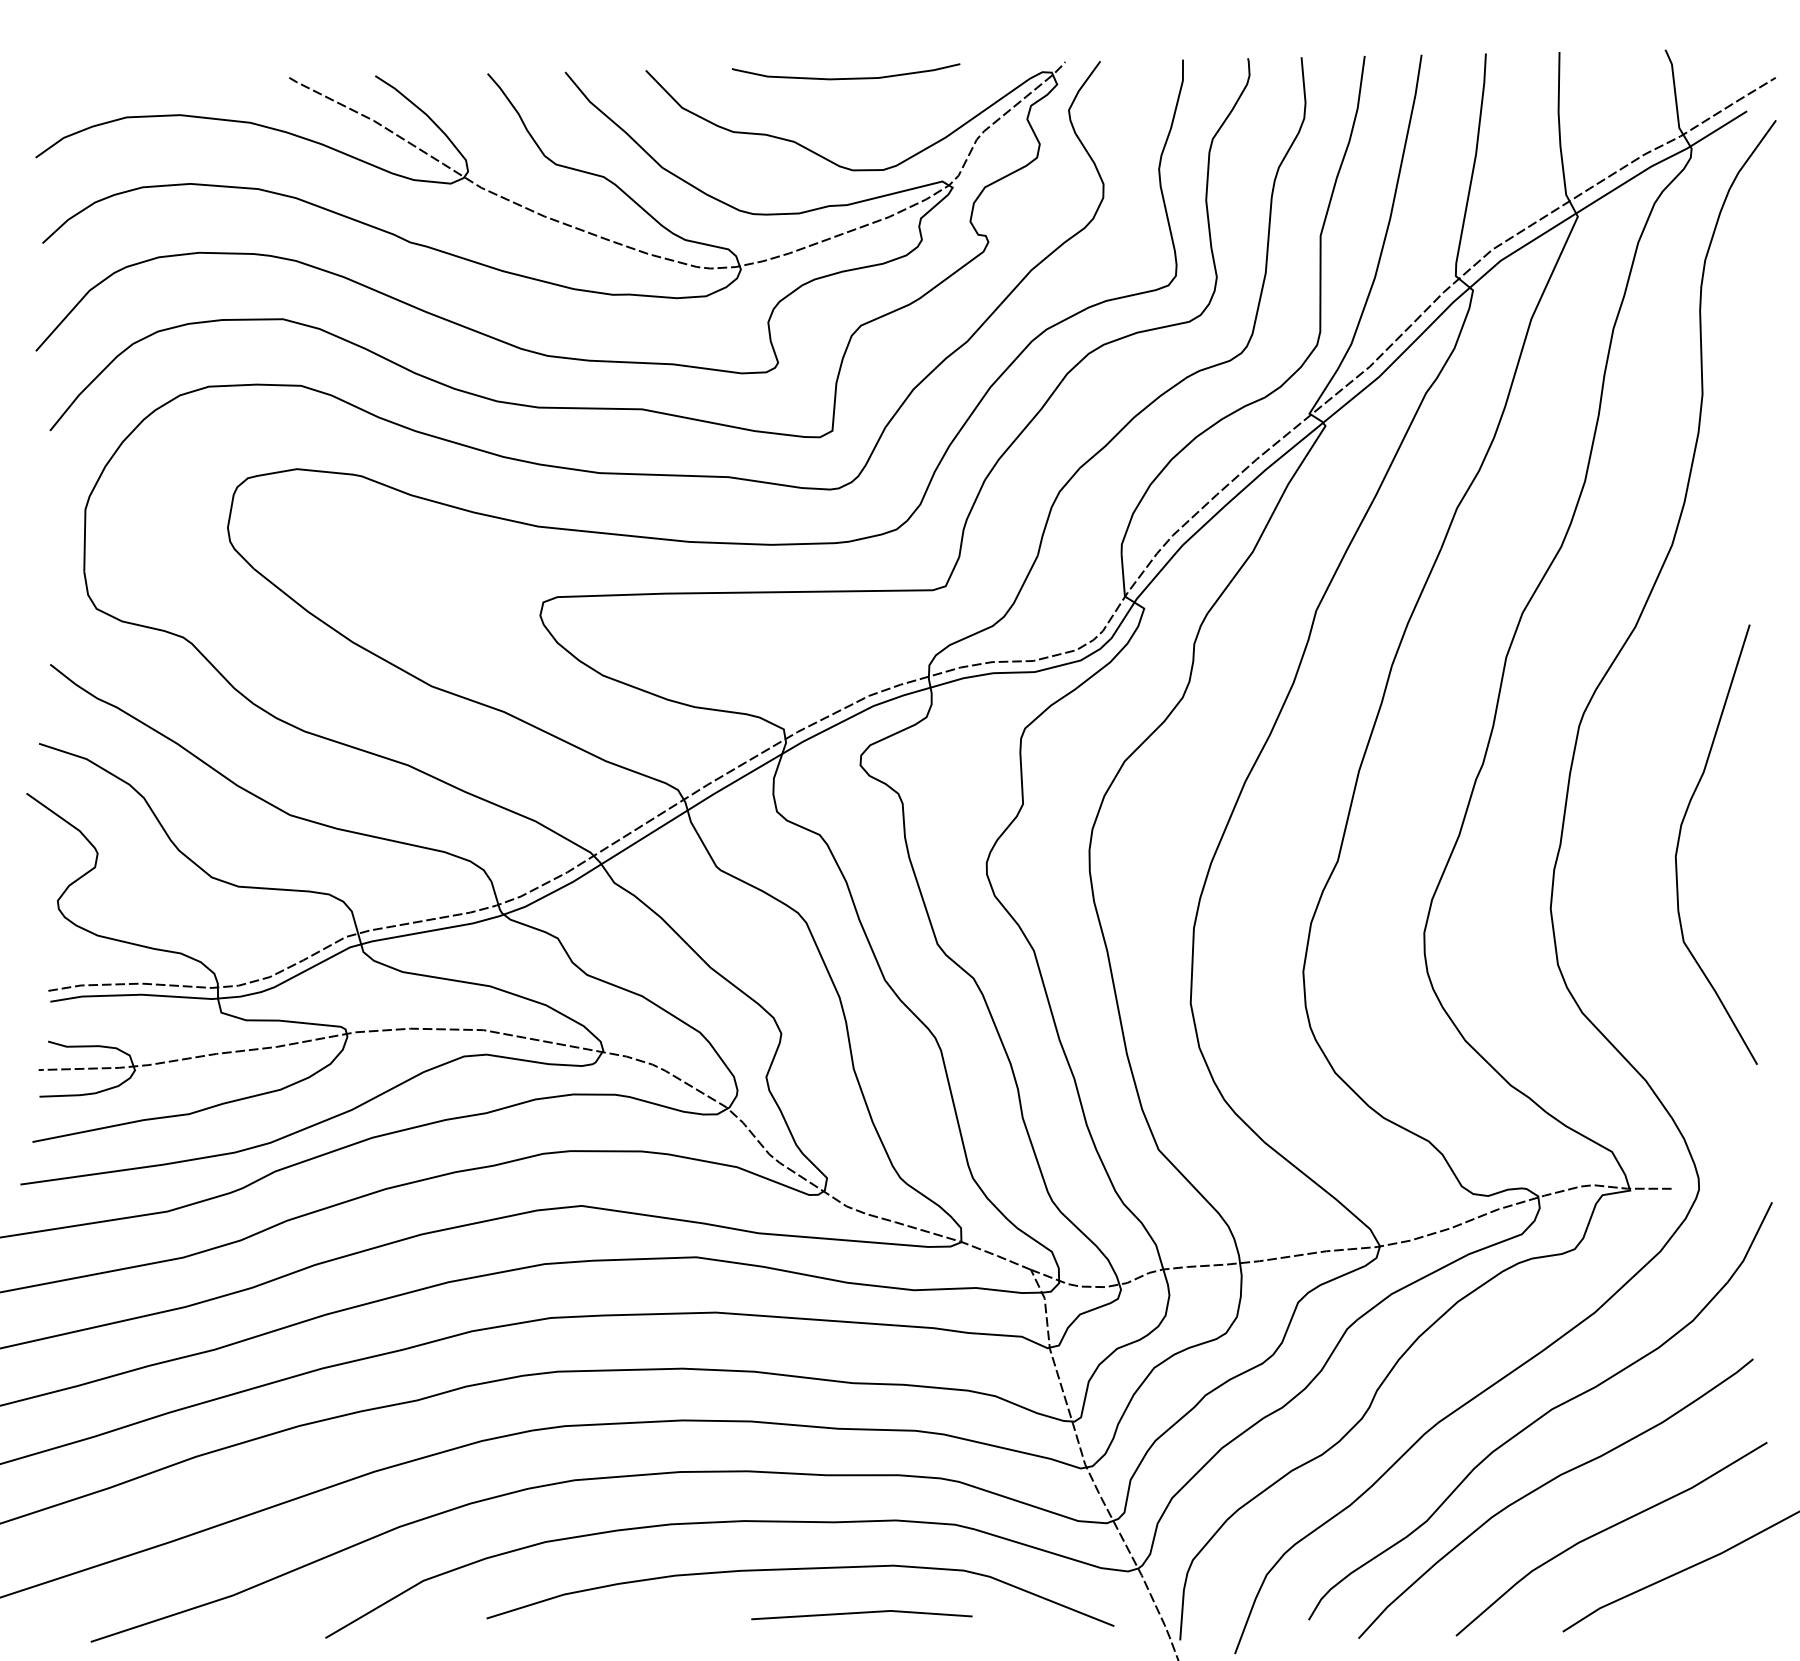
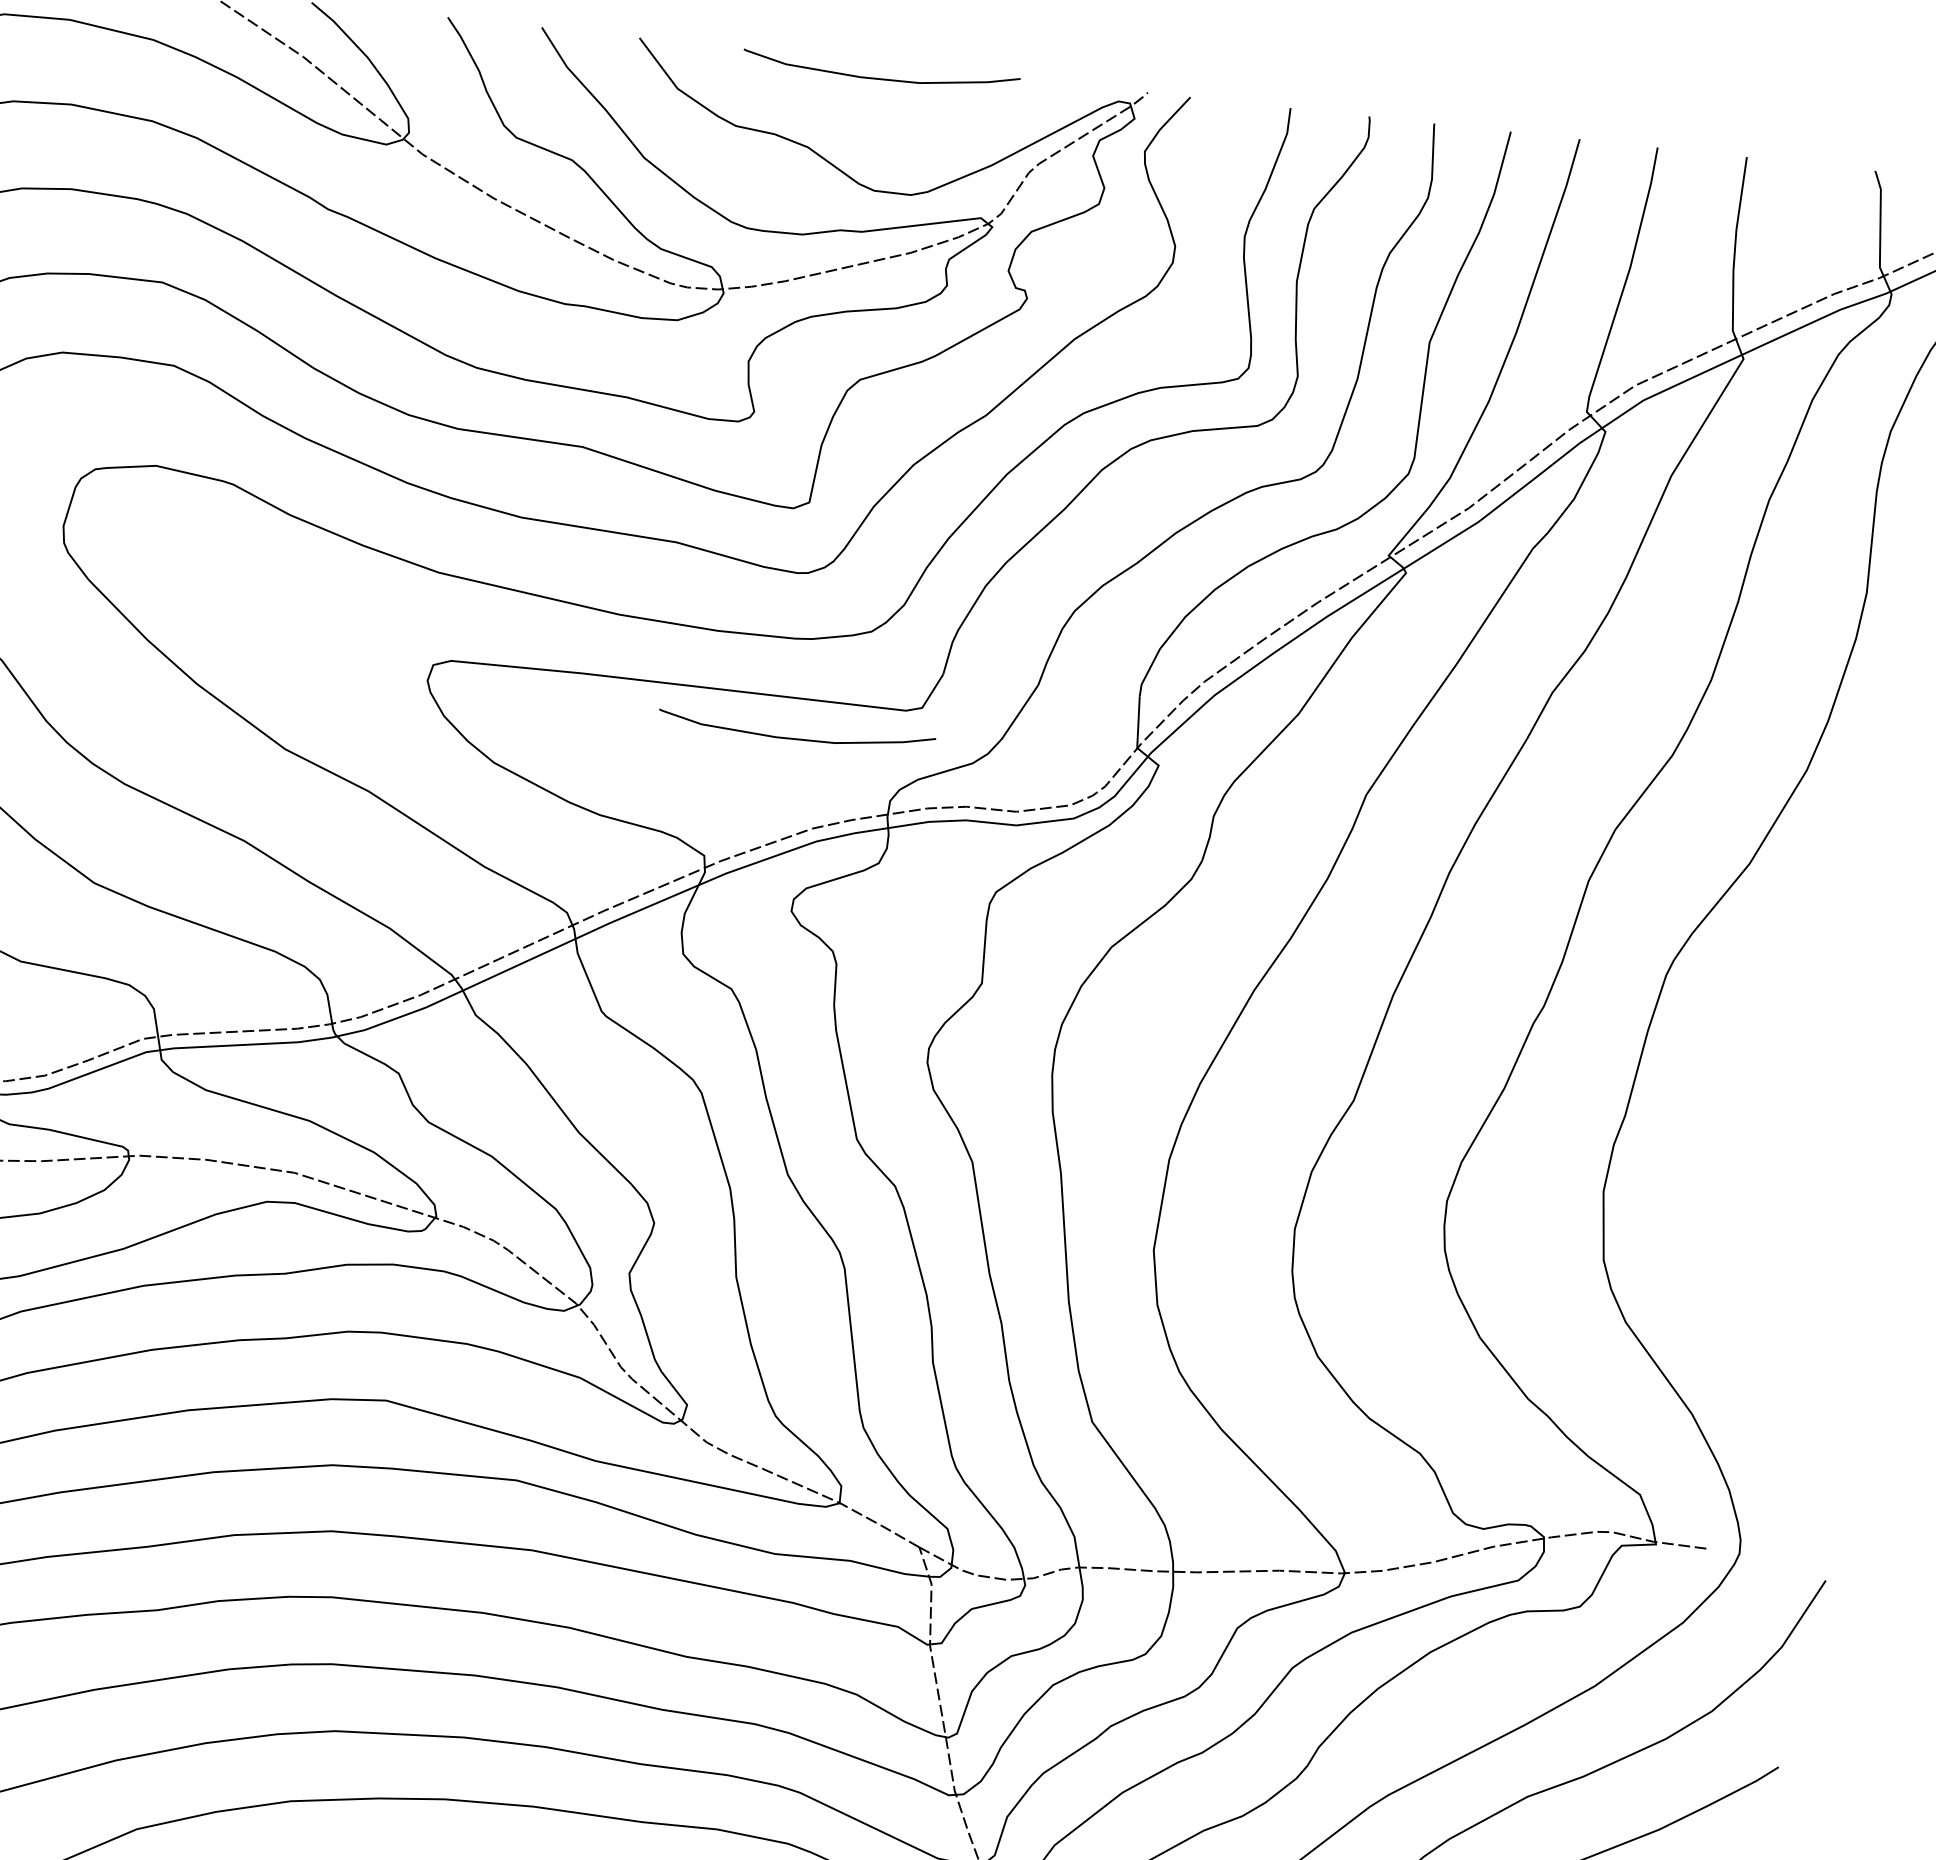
curve: (845, 624) -> (795, 738), added
curve: (1680, 836) -> (1771, 1124), removed

